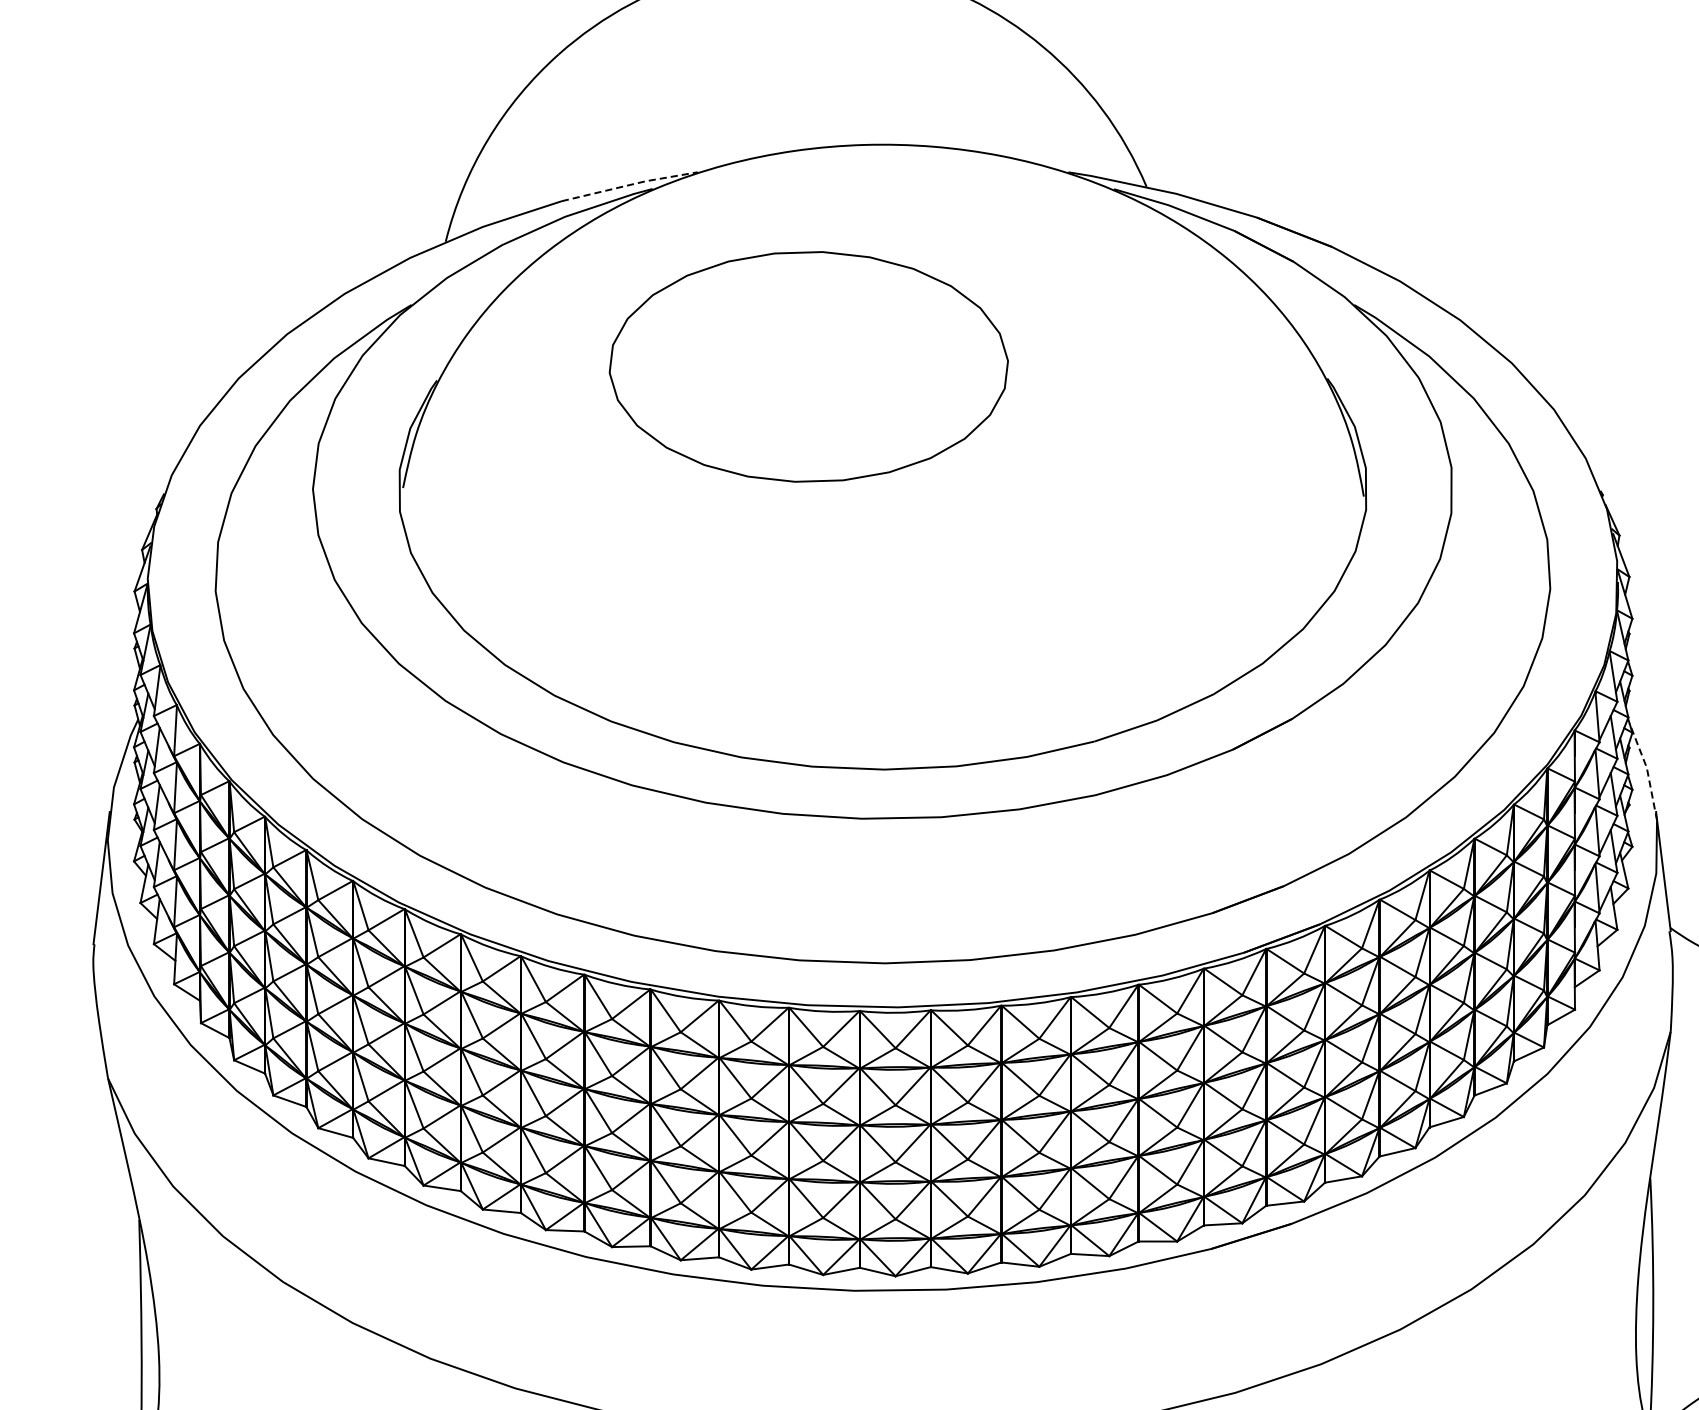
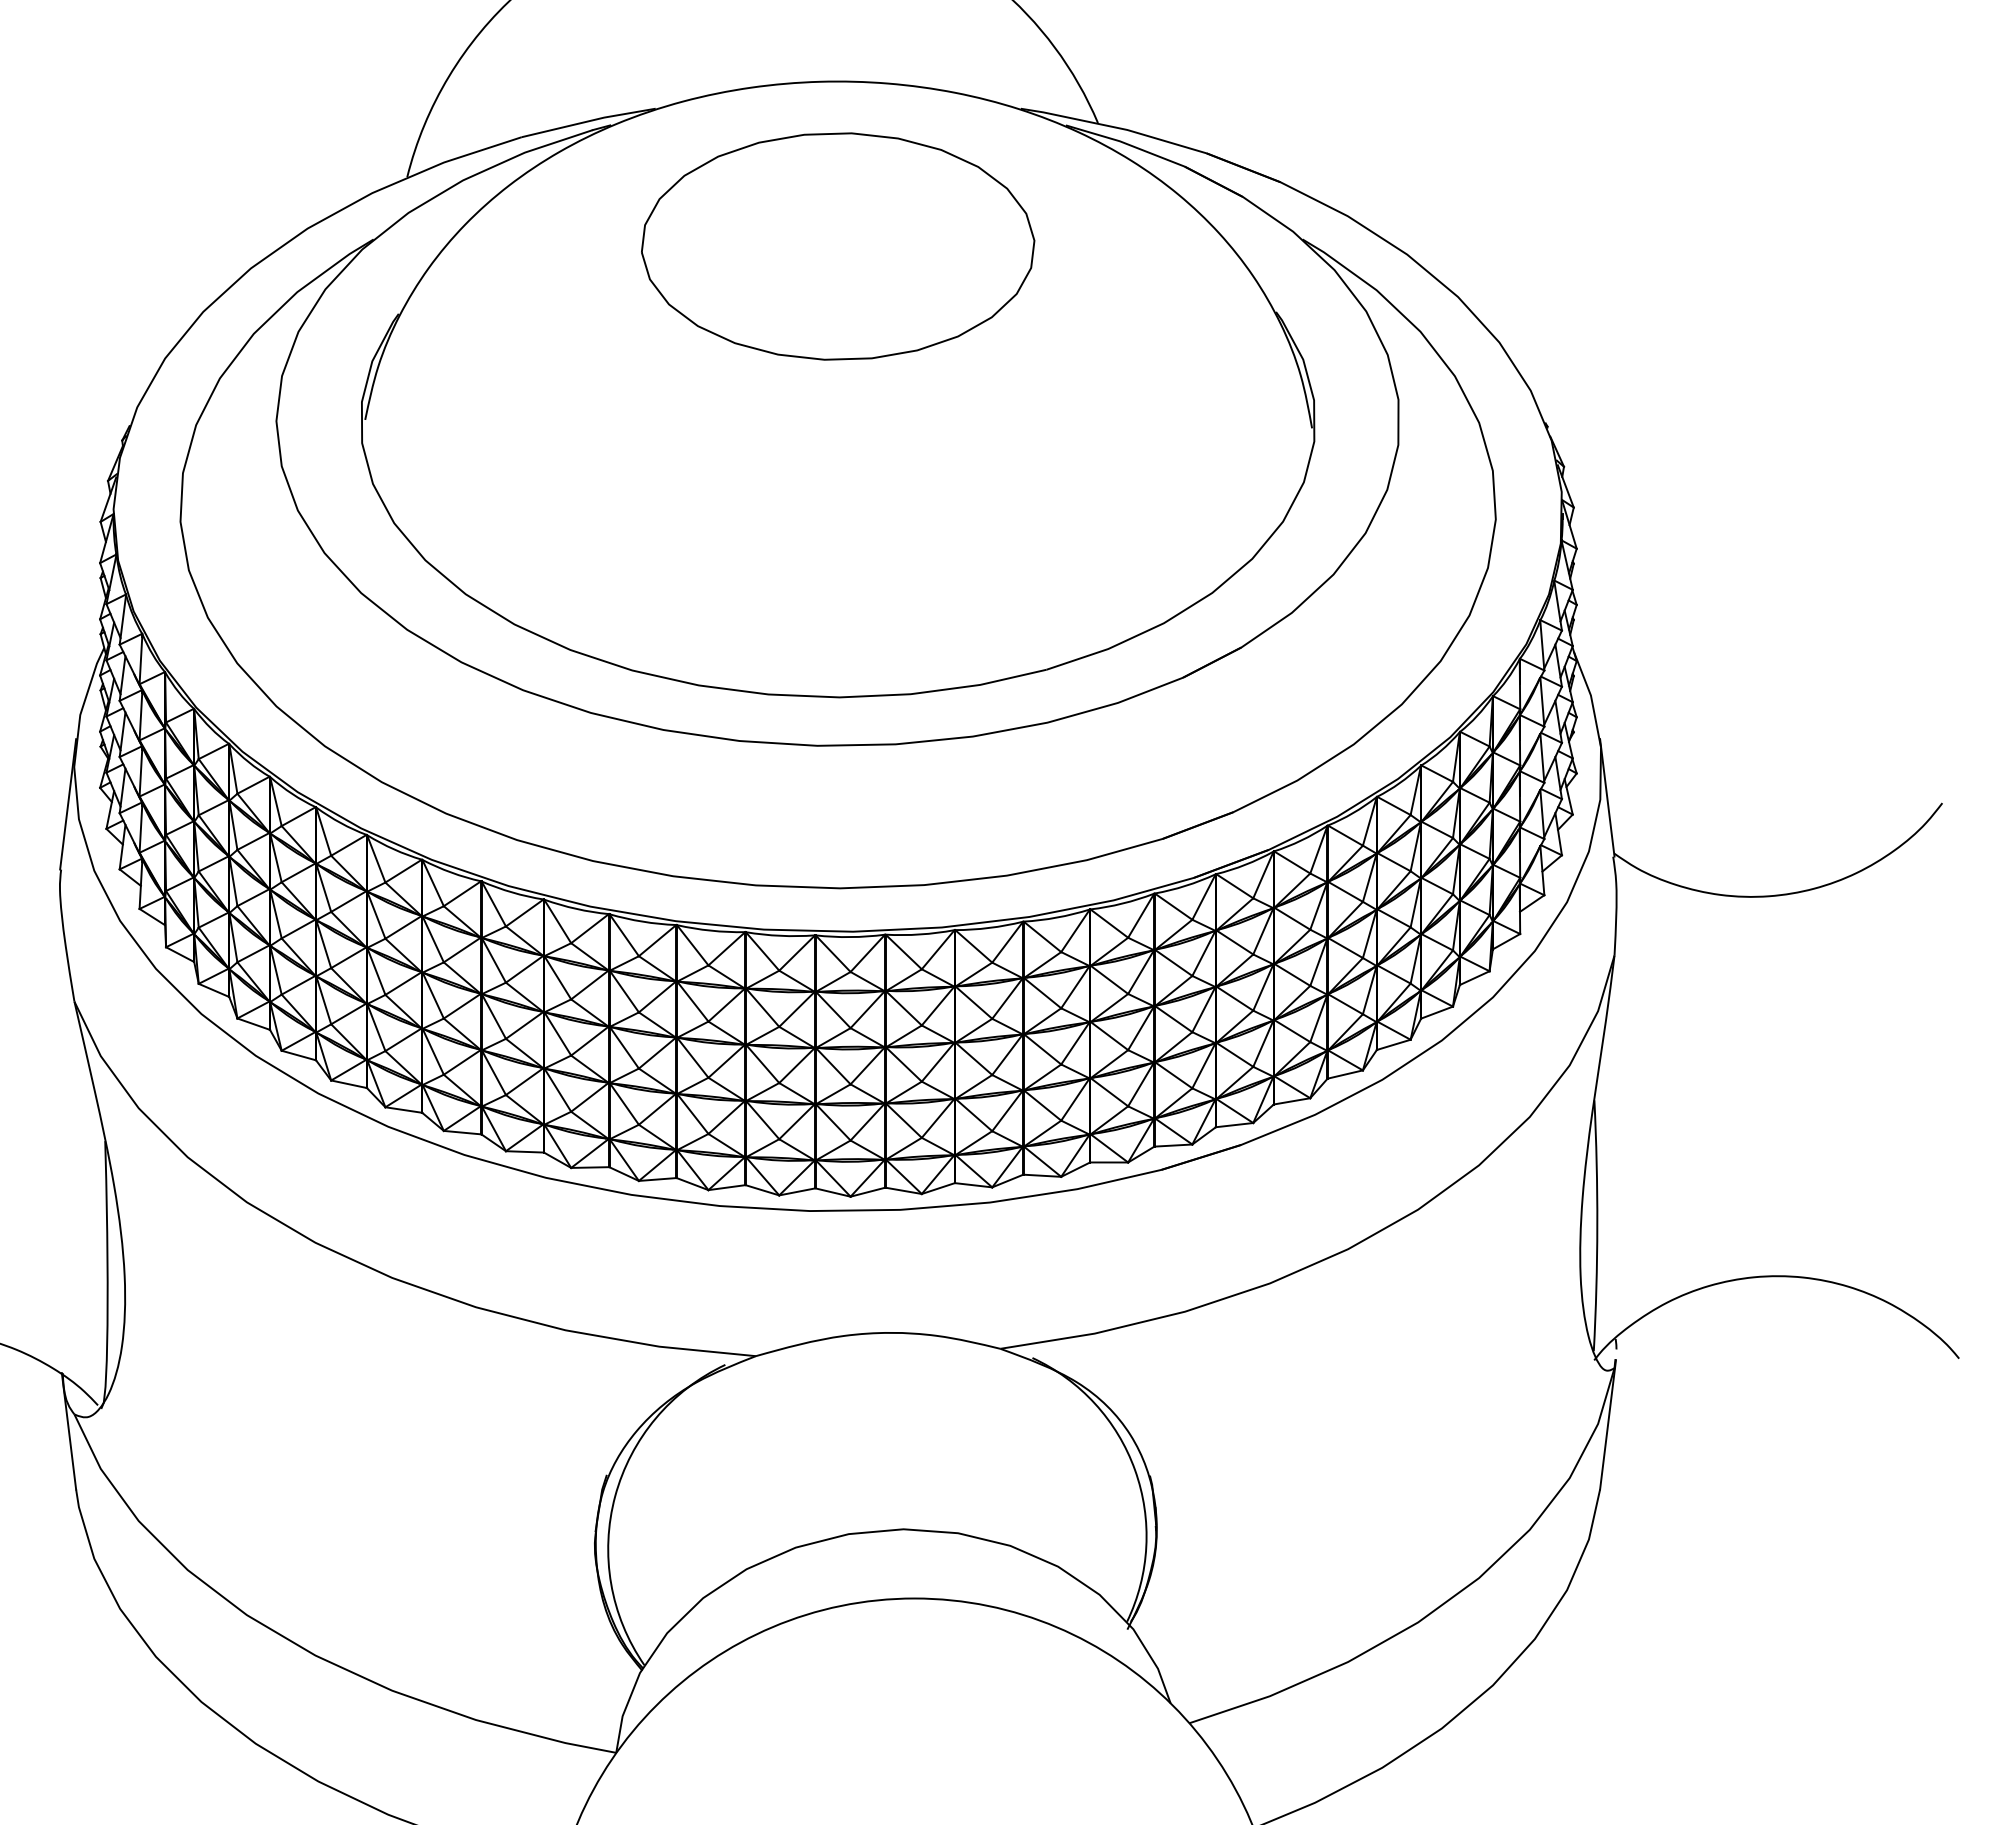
line: (630, 185) -> (589, 121), dashed -> solid
part: (809, 366) -> (838, 246), moved
line: (1647, 769) -> (1591, 697), dashed -> solid

